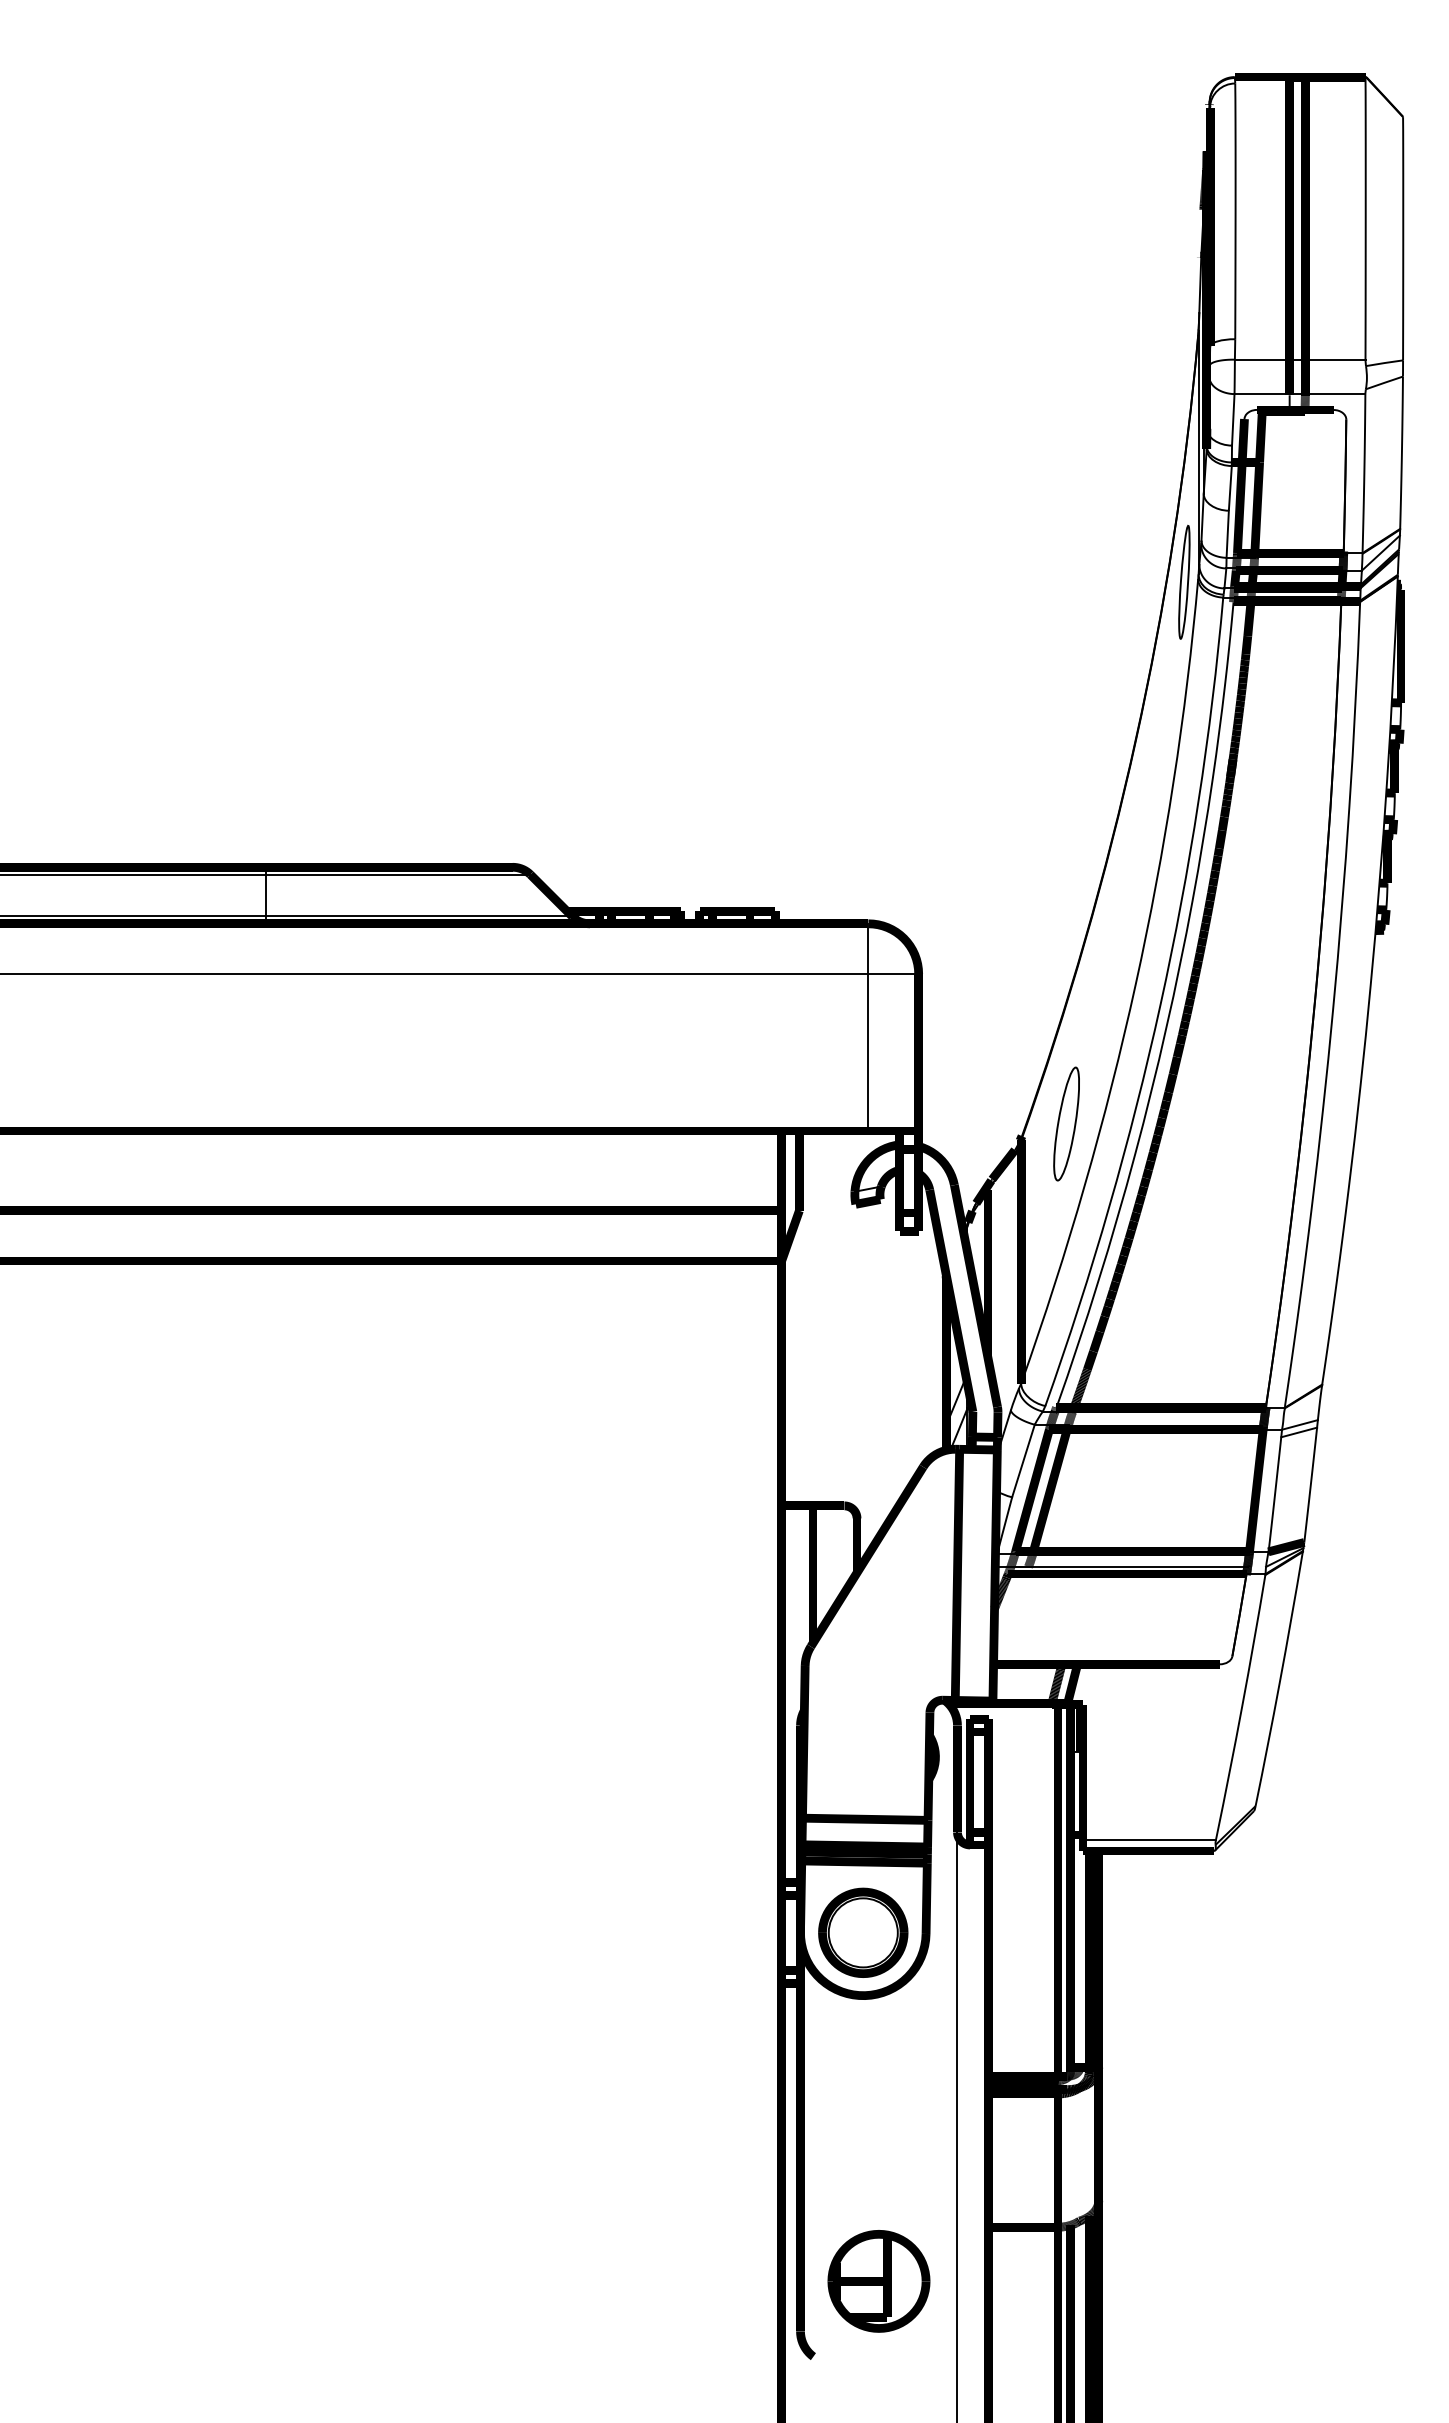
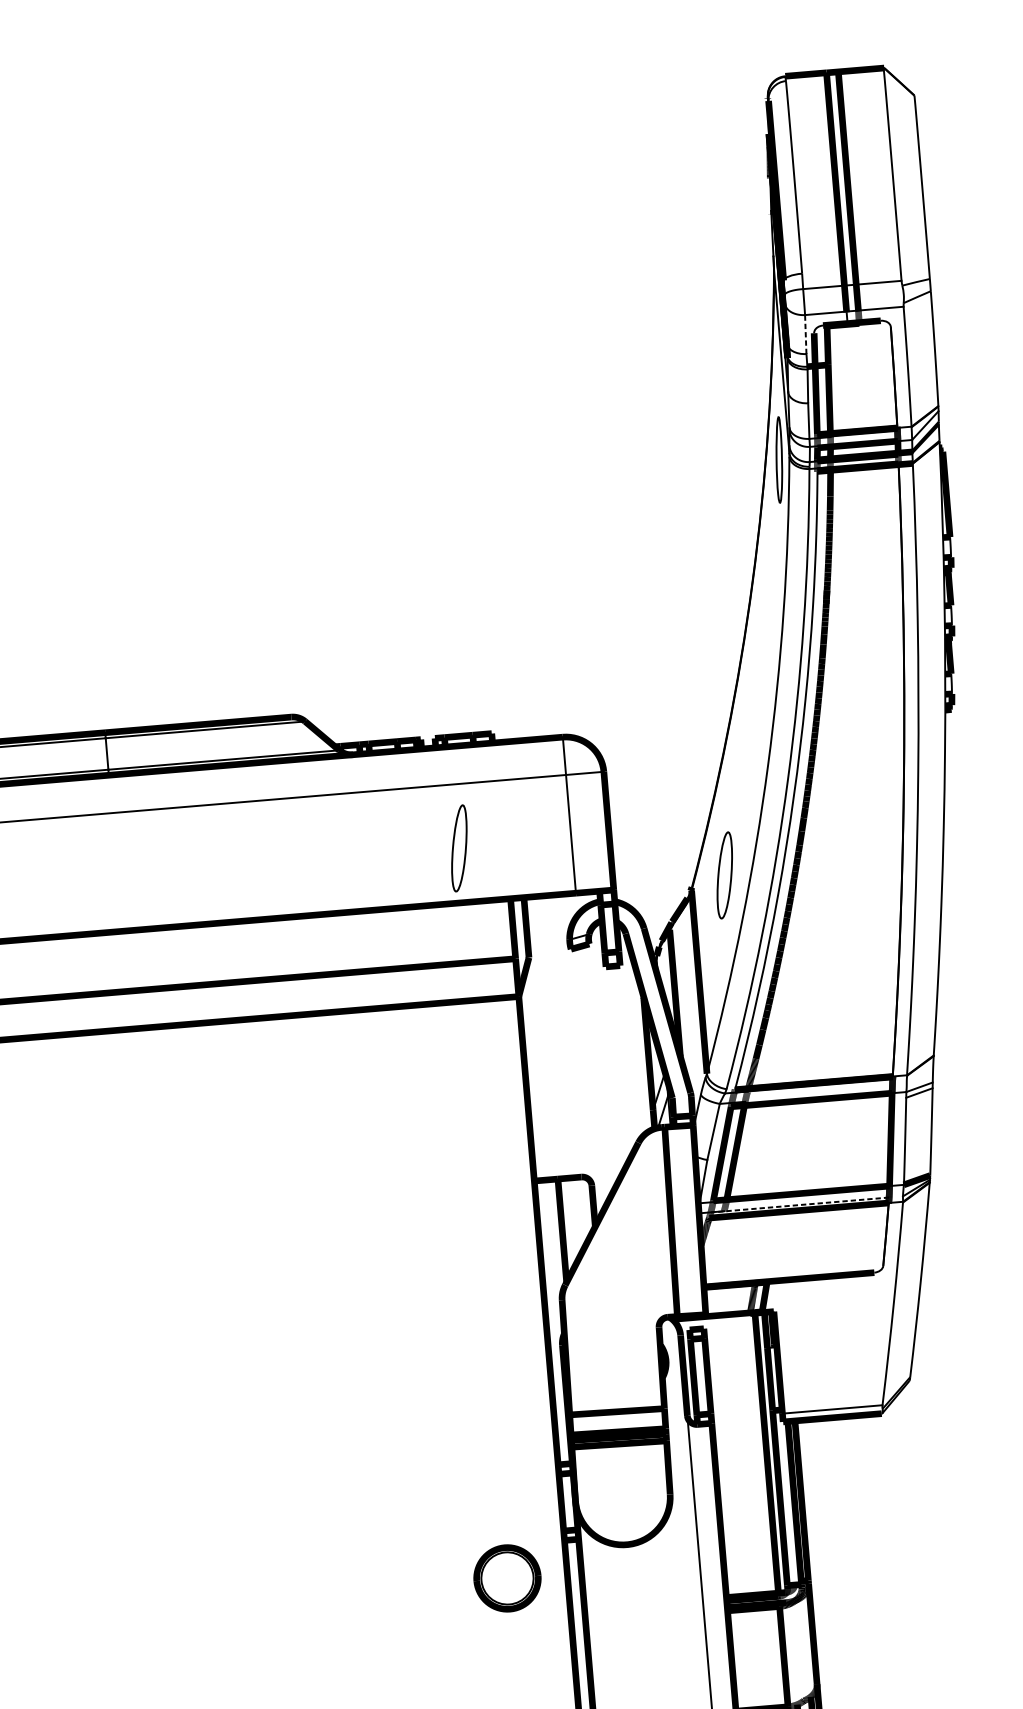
line: (1233, 419) -> (805, 334), solid -> dashed
part: (719, 1058) -> (459, 848), added
line: (1128, 1566) -> (799, 1204), solid -> dashed
part: (863, 1932) -> (507, 1578), moved

